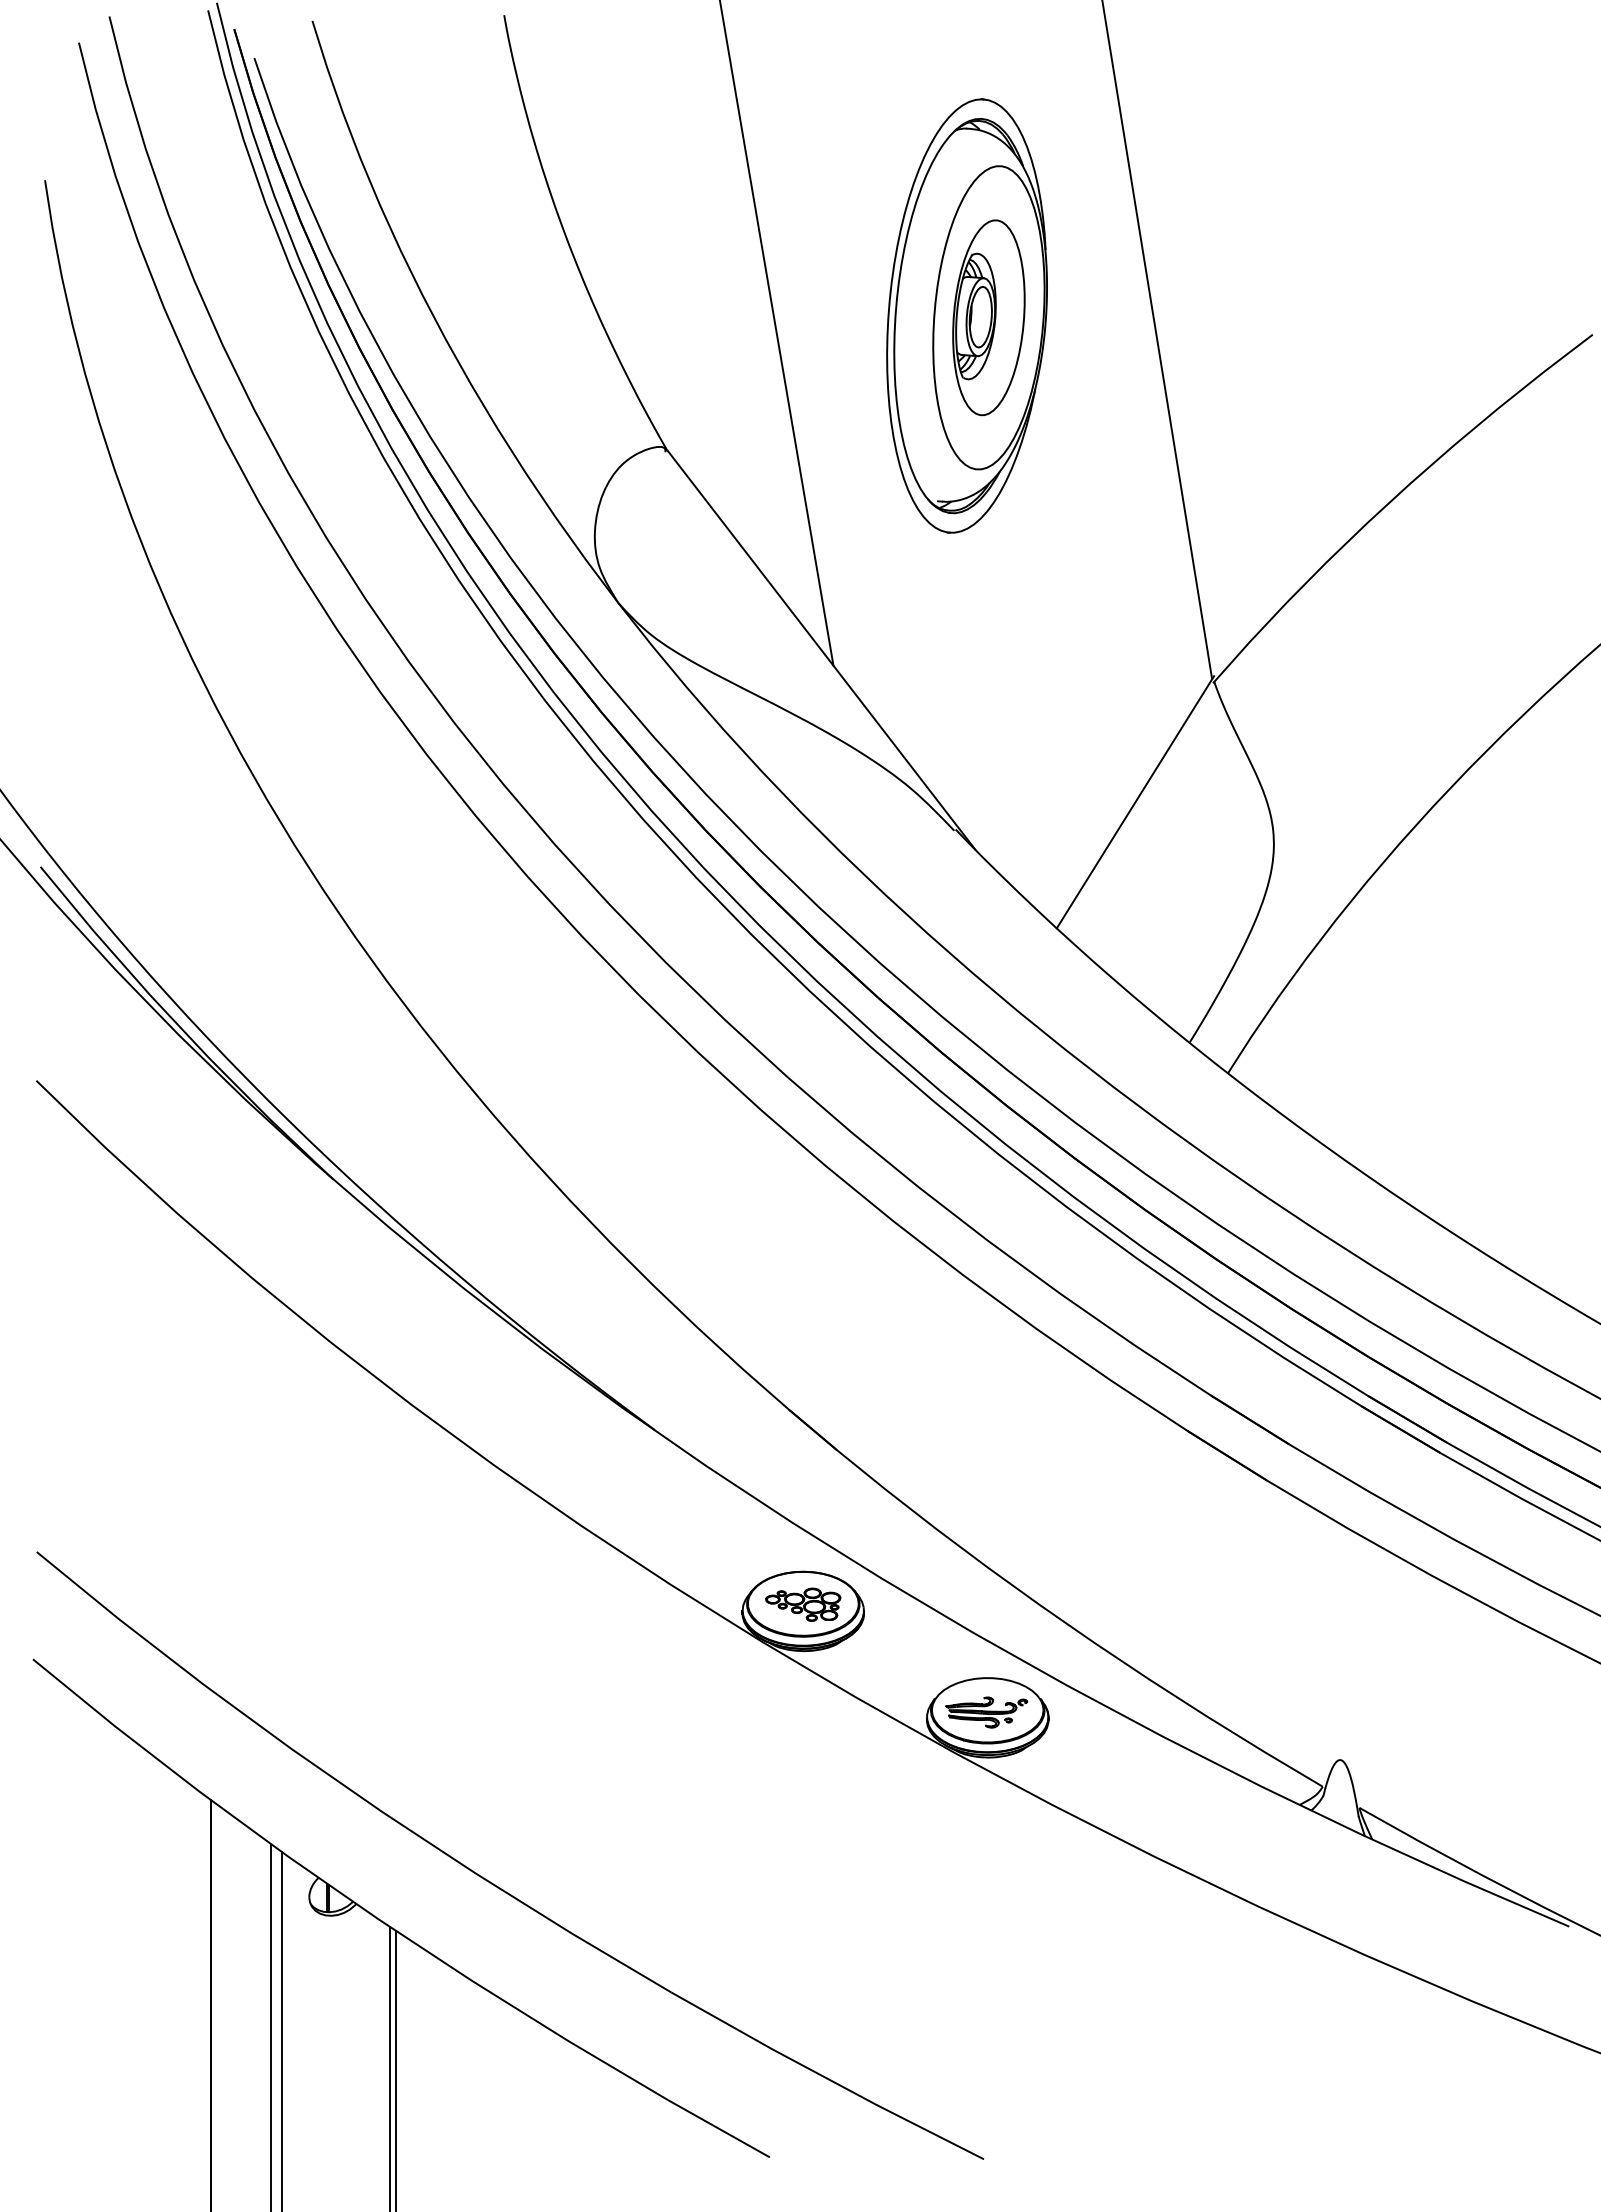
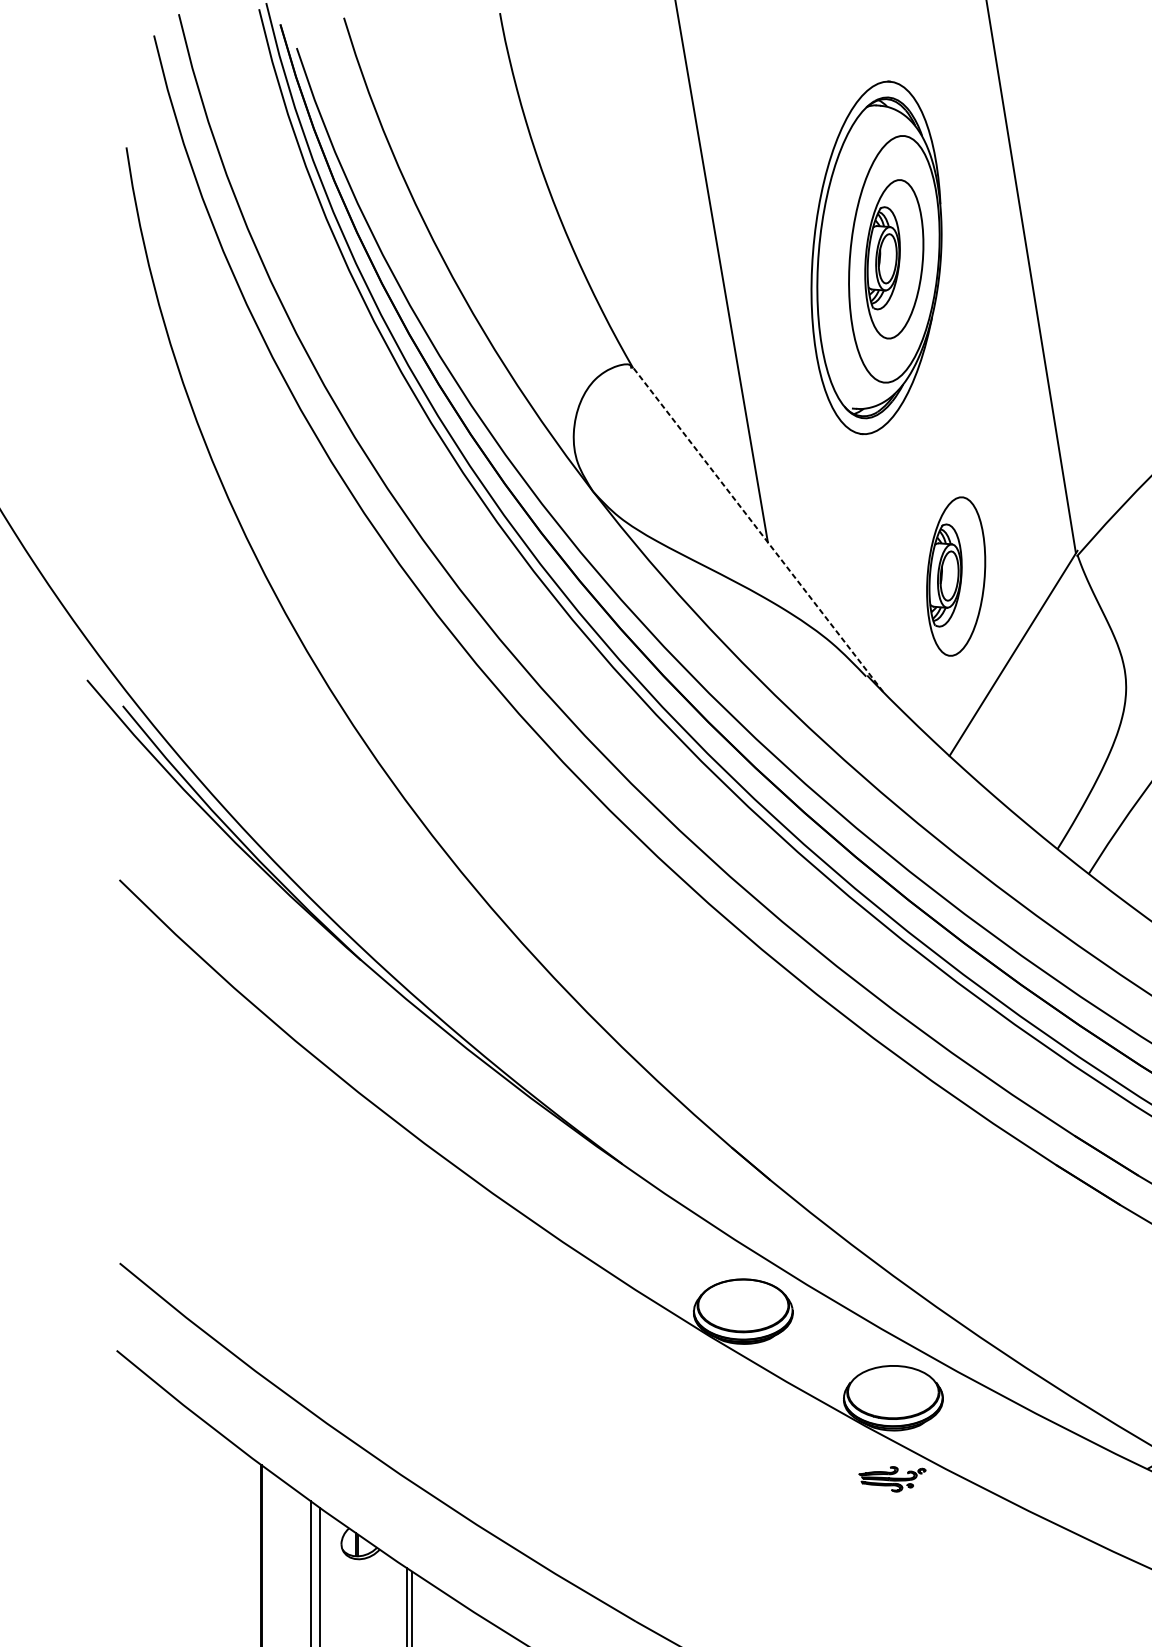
line: (821, 650) -> (758, 529), solid -> dashed
part: (1064, 707) -> (955, 576), added
part: (803, 1604) -> (743, 1306), removed
part: (986, 1712) -> (892, 1479), moved

